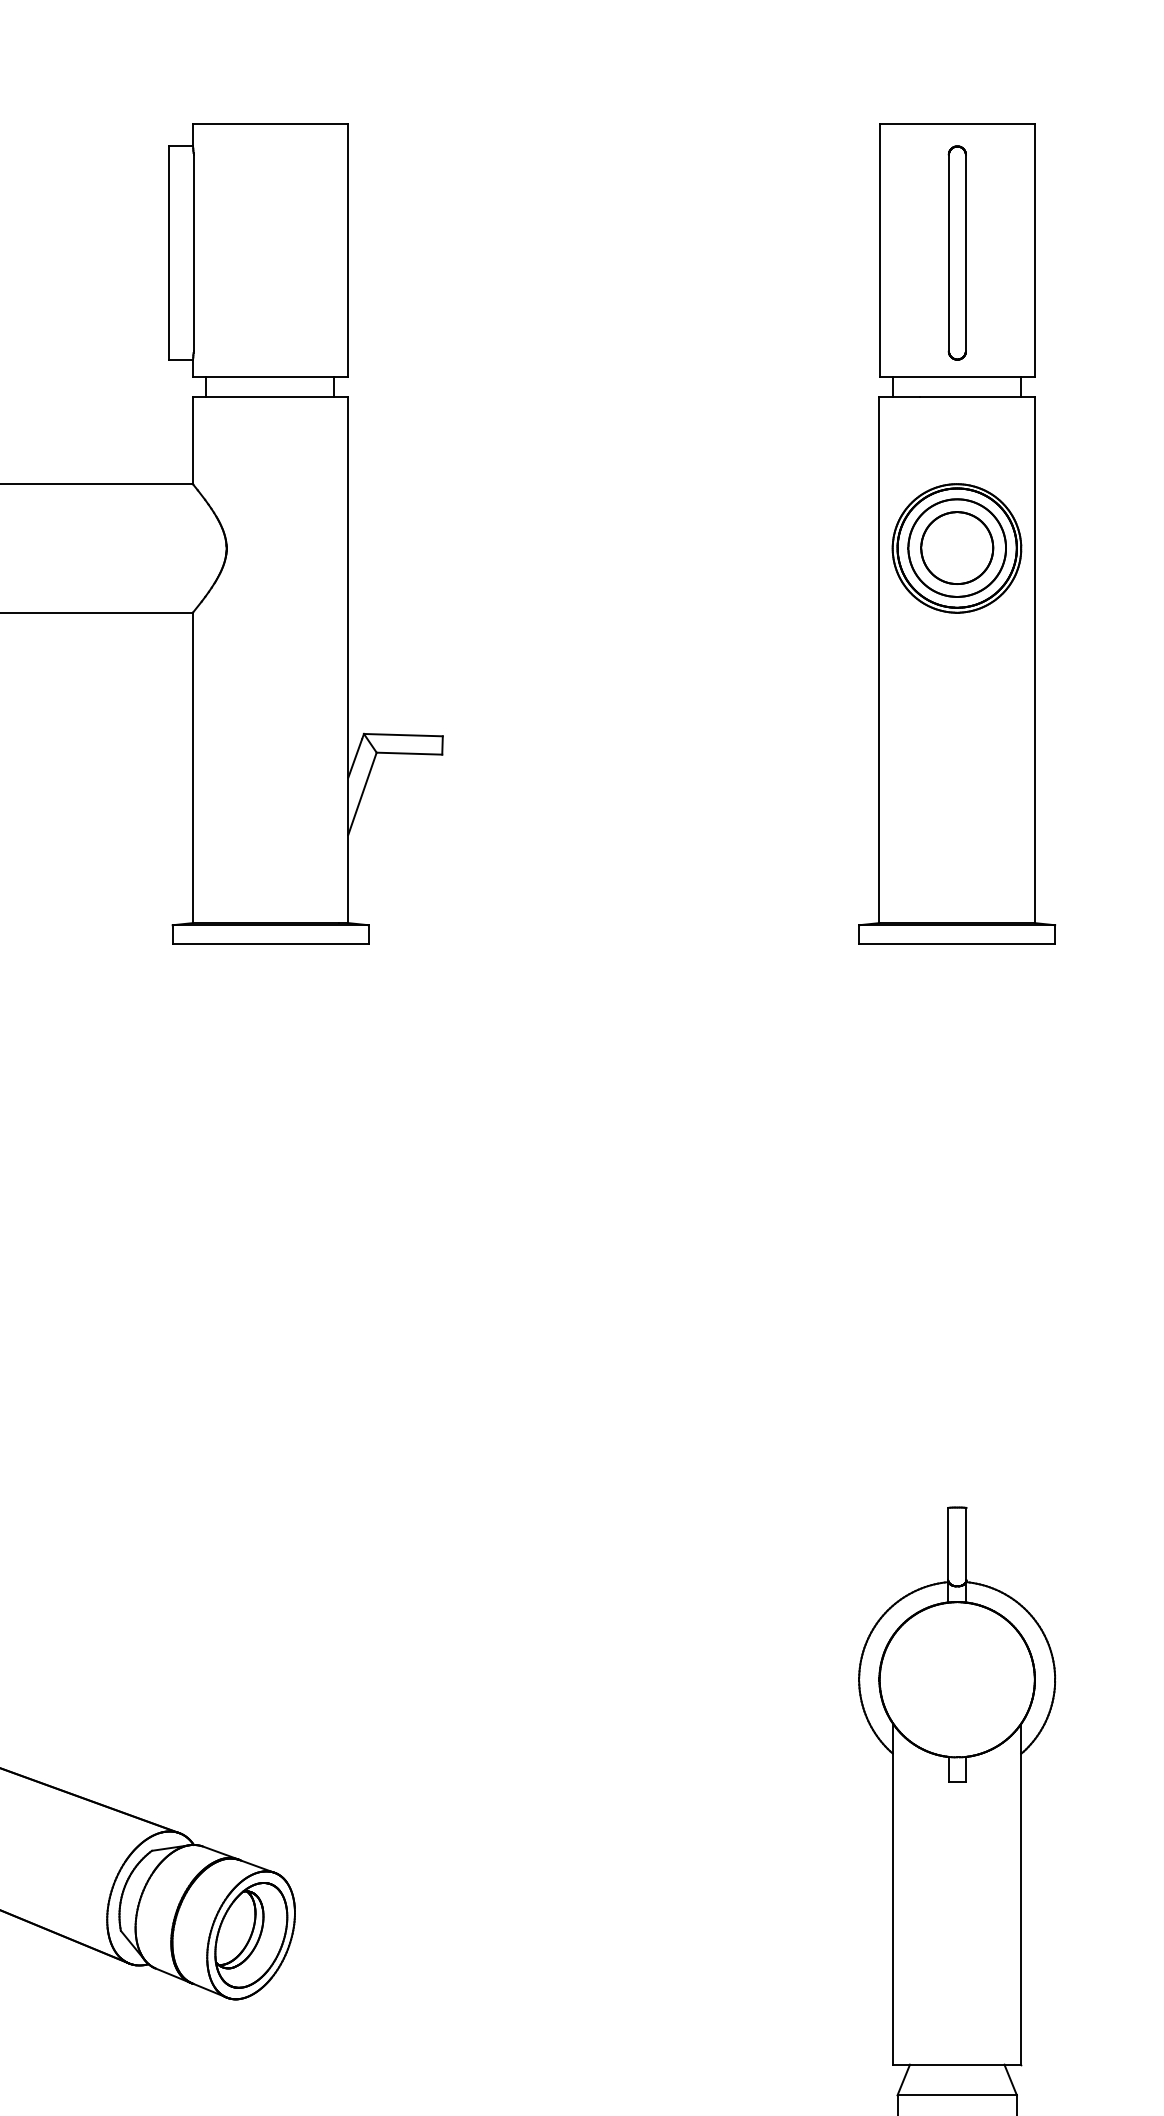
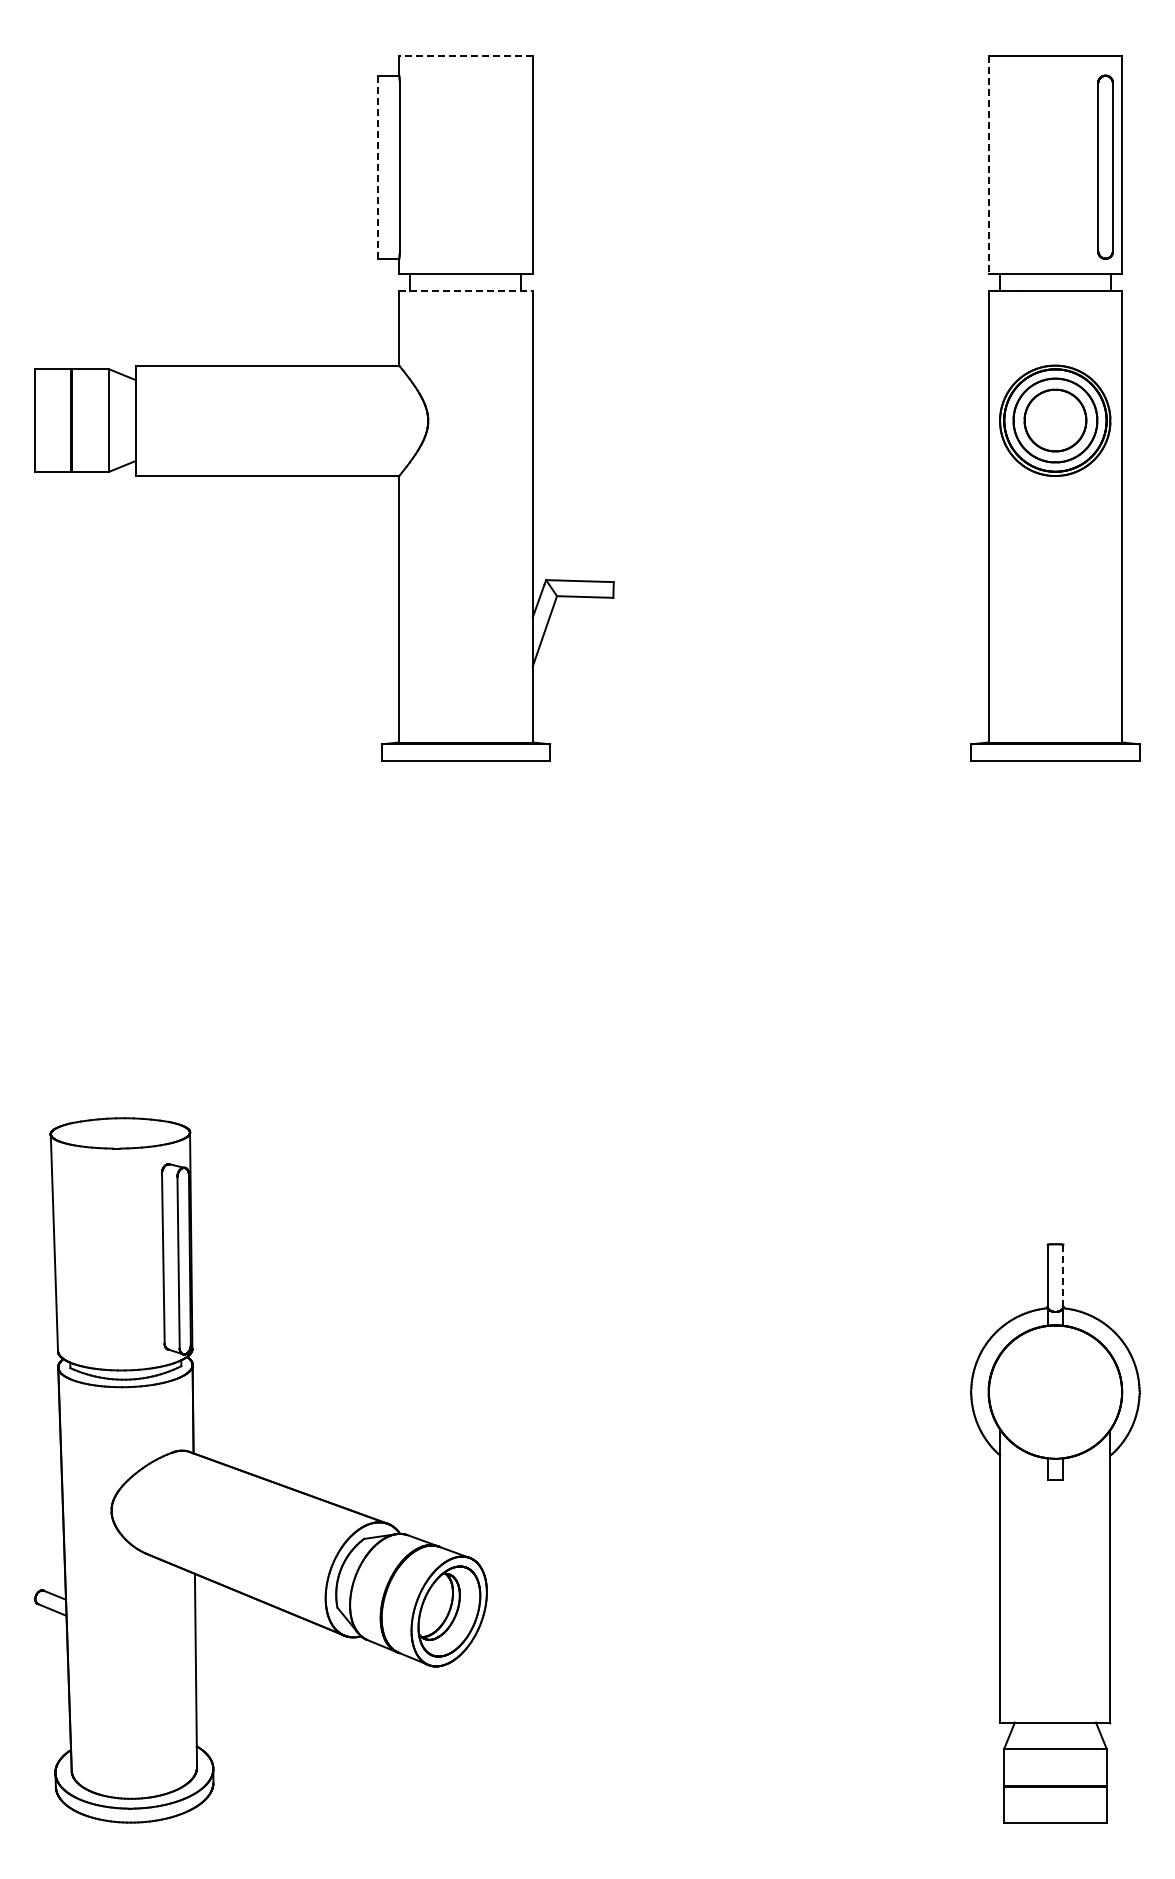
line: (270, 124) -> (465, 56), solid -> dashed
line: (879, 251) -> (988, 165), solid -> dashed
part: (957, 252) -> (1105, 166), moved
line: (168, 253) -> (378, 167), solid -> dashed
line: (271, 396) -> (466, 290), solid -> dashed
line: (966, 1543) -> (1063, 1275), solid -> dashed

